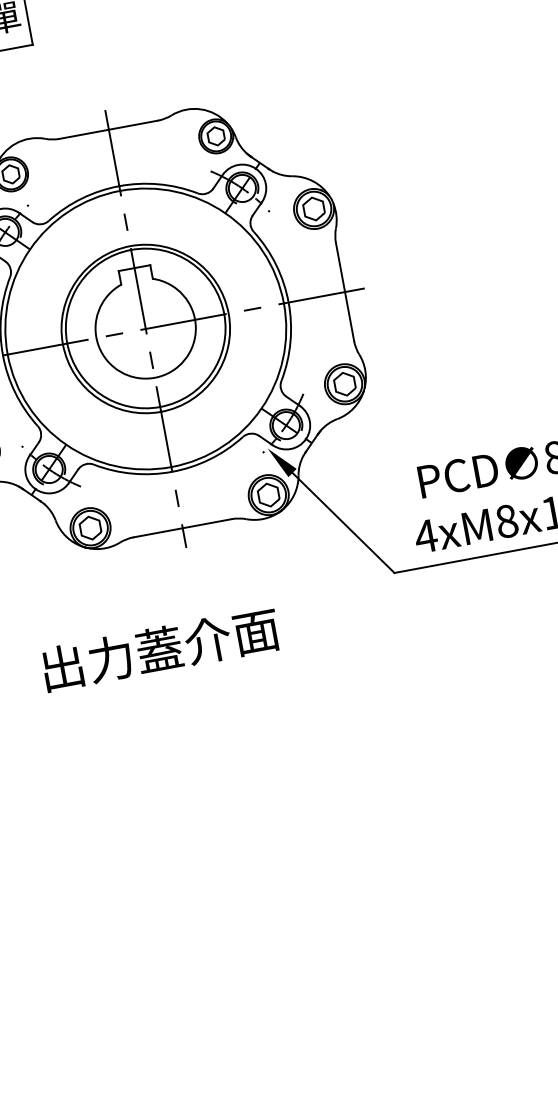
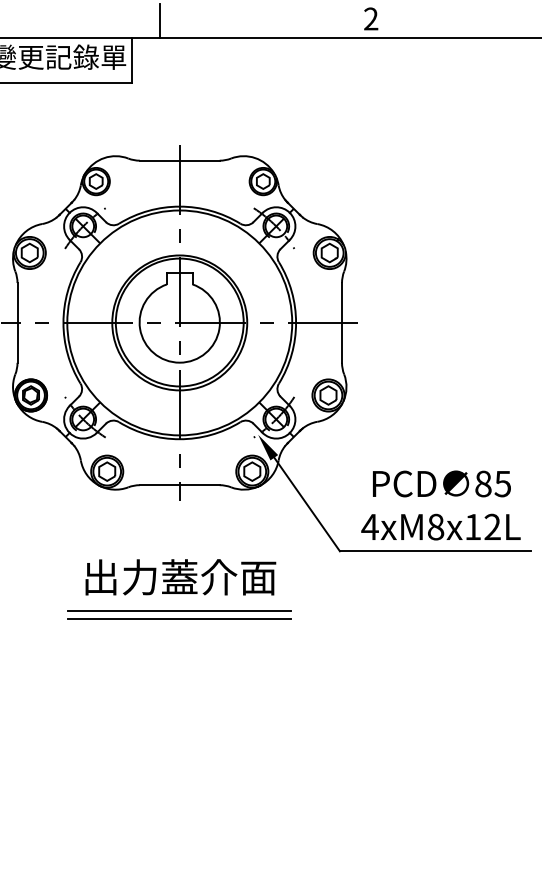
text: (160, 649) -> (180, 577), moved
line: (211, 683) -> (179, 611), added
line: (212, 692) -> (179, 618), added

